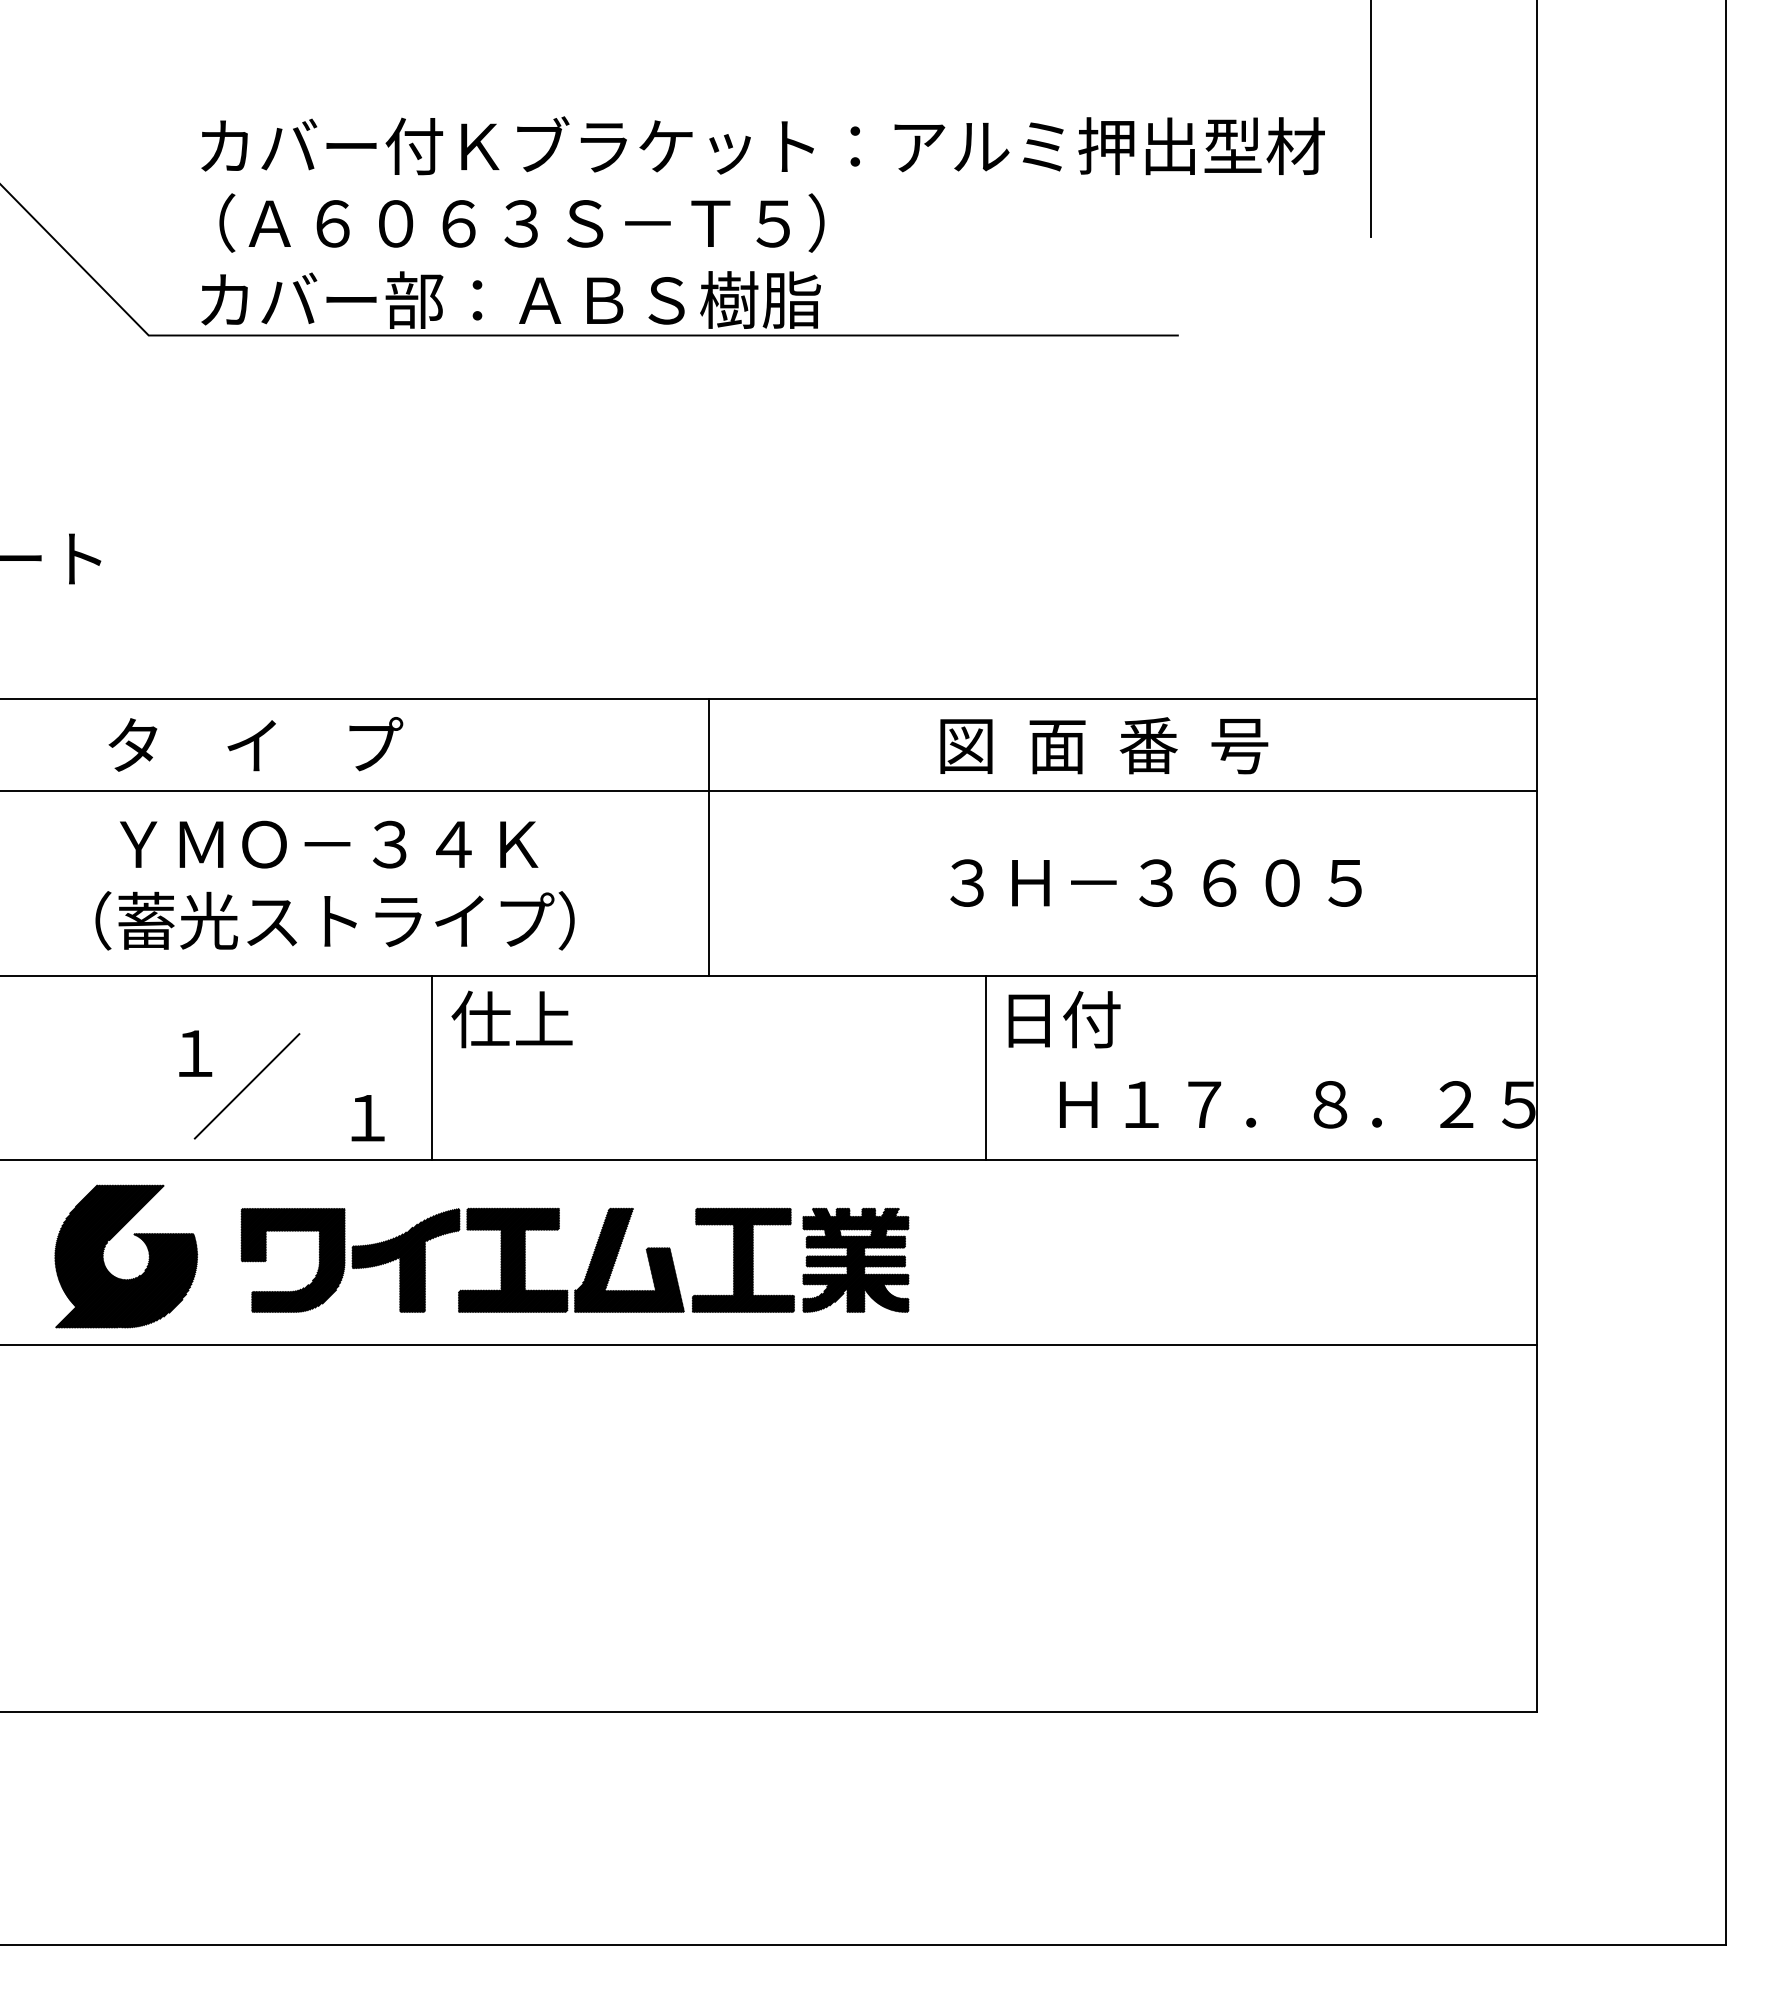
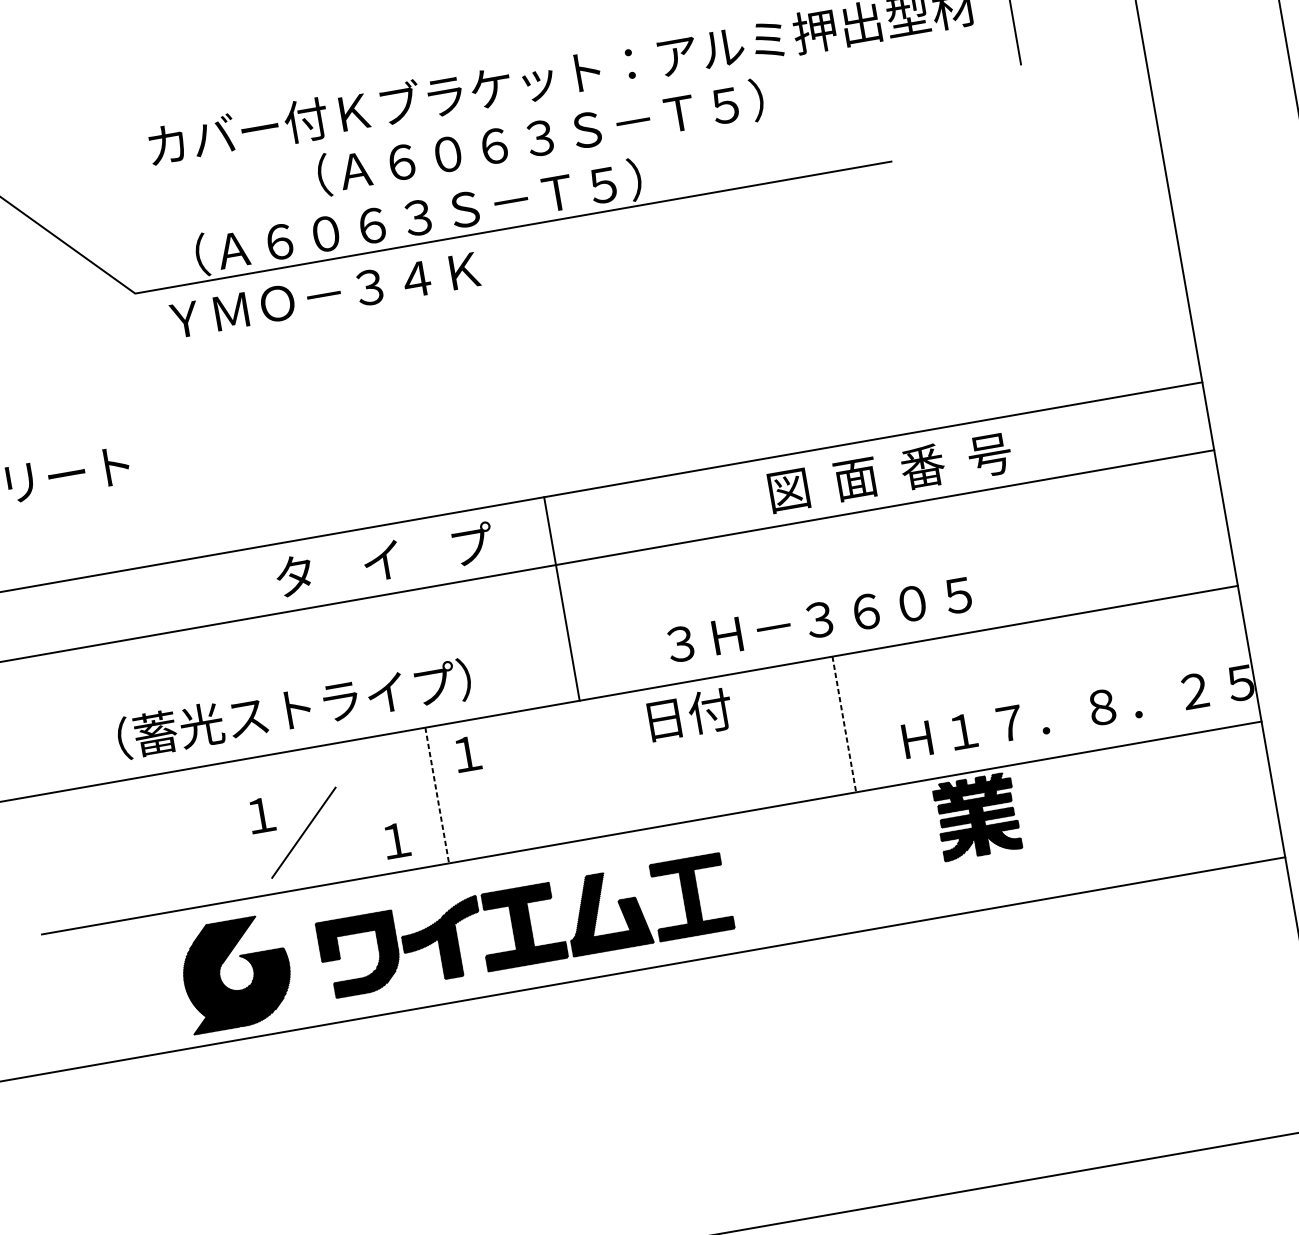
text: (521, 222) -> (540, 137), moved
text: (521, 299) -> (404, 219), カバー部：ＡＢＳ樹脂 -> （Ａ６０６３Ｓ－Ｔ５）
text: (255, 744) -> (384, 559), moved
line: (708, 836) -> (561, 598), moved
text: (329, 844) -> (325, 295), moved
text: (1155, 882) -> (819, 619), moved
text: (334, 920) -> (293, 708), moved
text: (511, 1019) -> (489, 749), 仕上 -> １
text: (1064, 1019) -> (690, 714), moved
line: (431, 1068) -> (437, 796), solid -> dashed
line: (985, 1068) -> (844, 724), solid -> dashed
part: (855, 1259) -> (976, 816), moved

